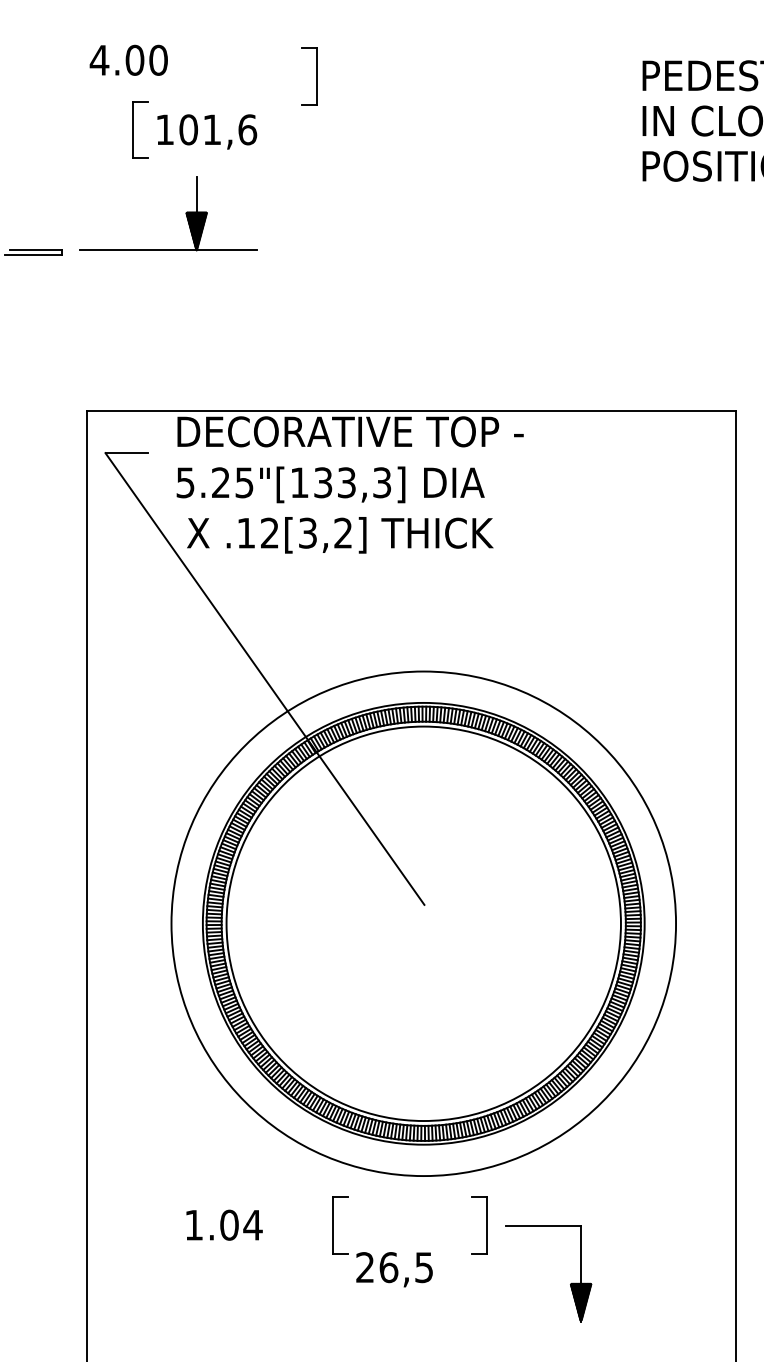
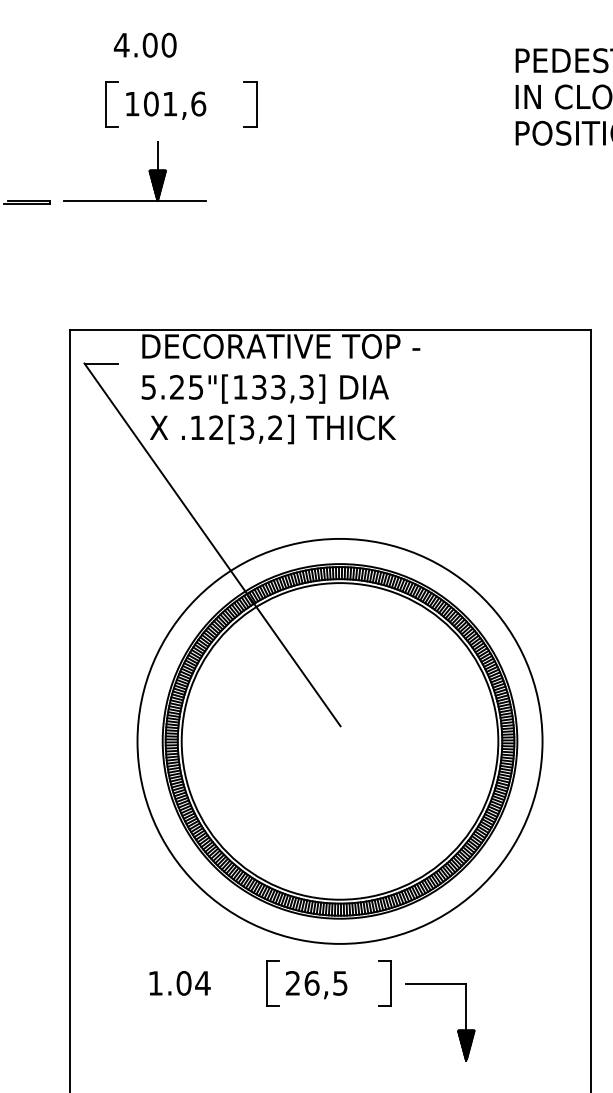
text: (127, 59) -> (144, 44), moved
part: (309, 76) -> (250, 104), moved
text: (394, 1270) -> (316, 985), moved

